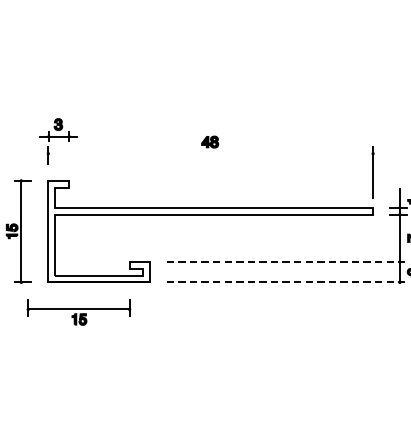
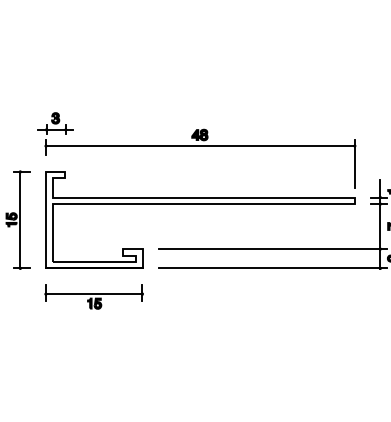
line: (210, 154) -> (200, 146), added
line: (287, 262) -> (273, 249), dashed -> solid
line: (287, 282) -> (273, 268), dashed -> solid
part: (78, 311) -> (93, 296), moved

